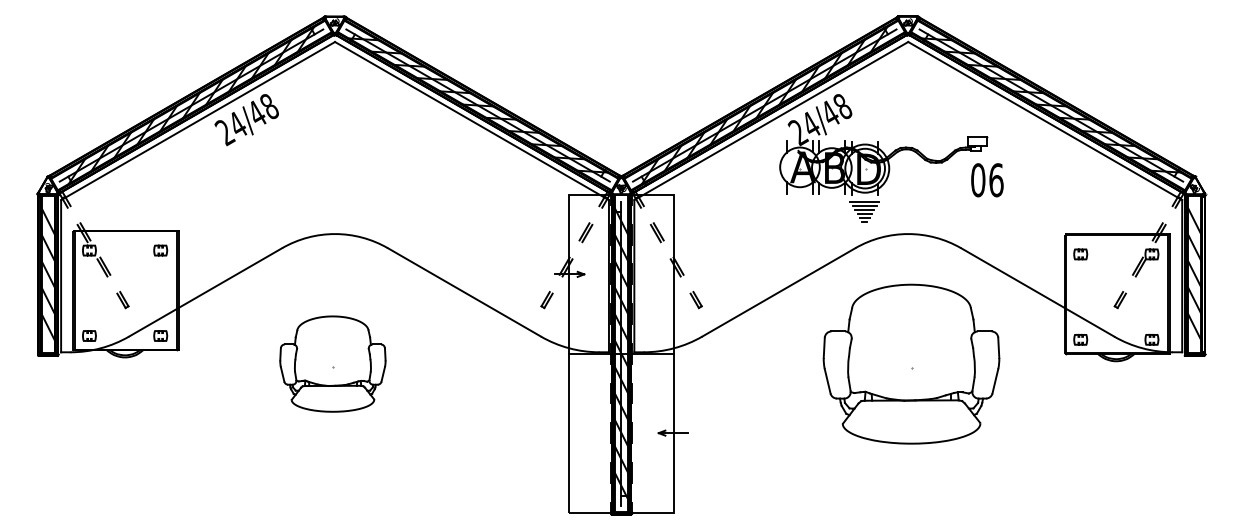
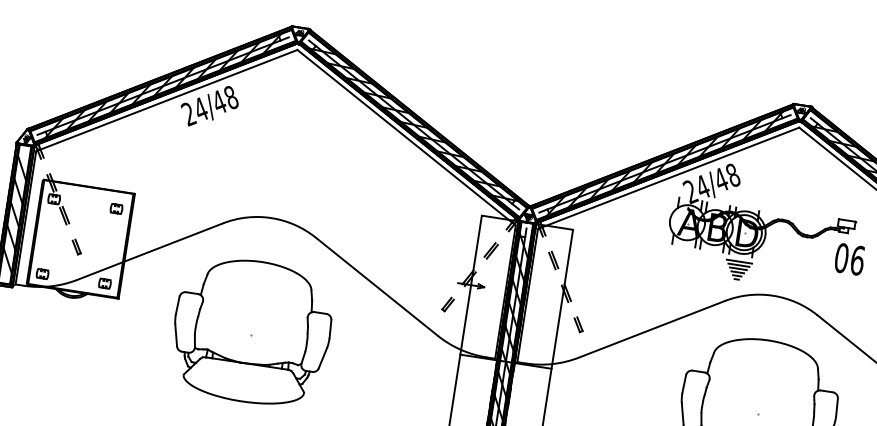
part: (332, 363) -> (251, 331), size x1.67

